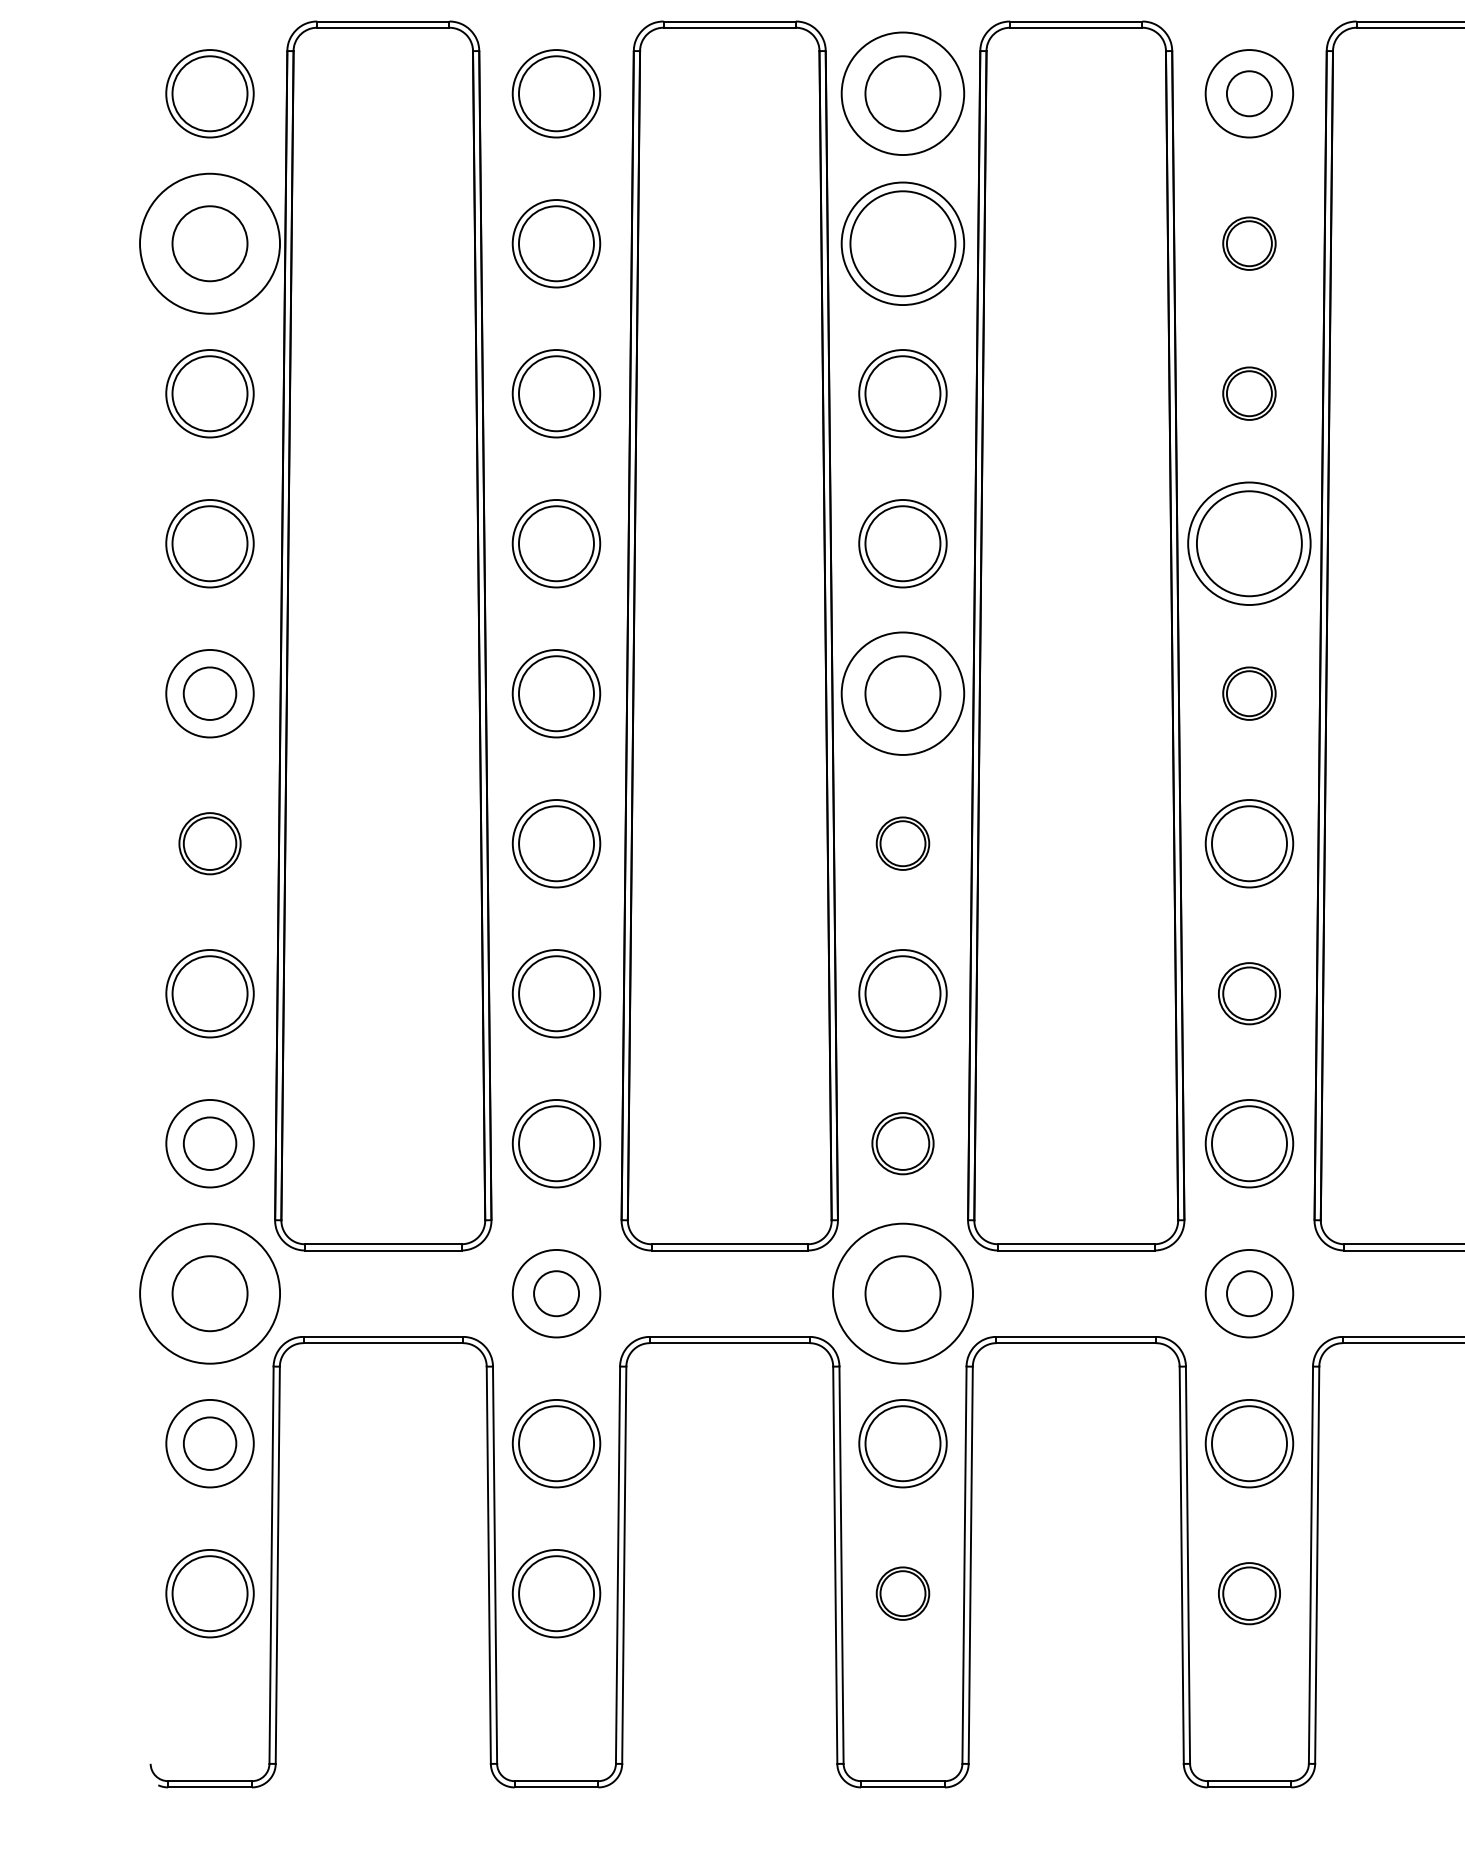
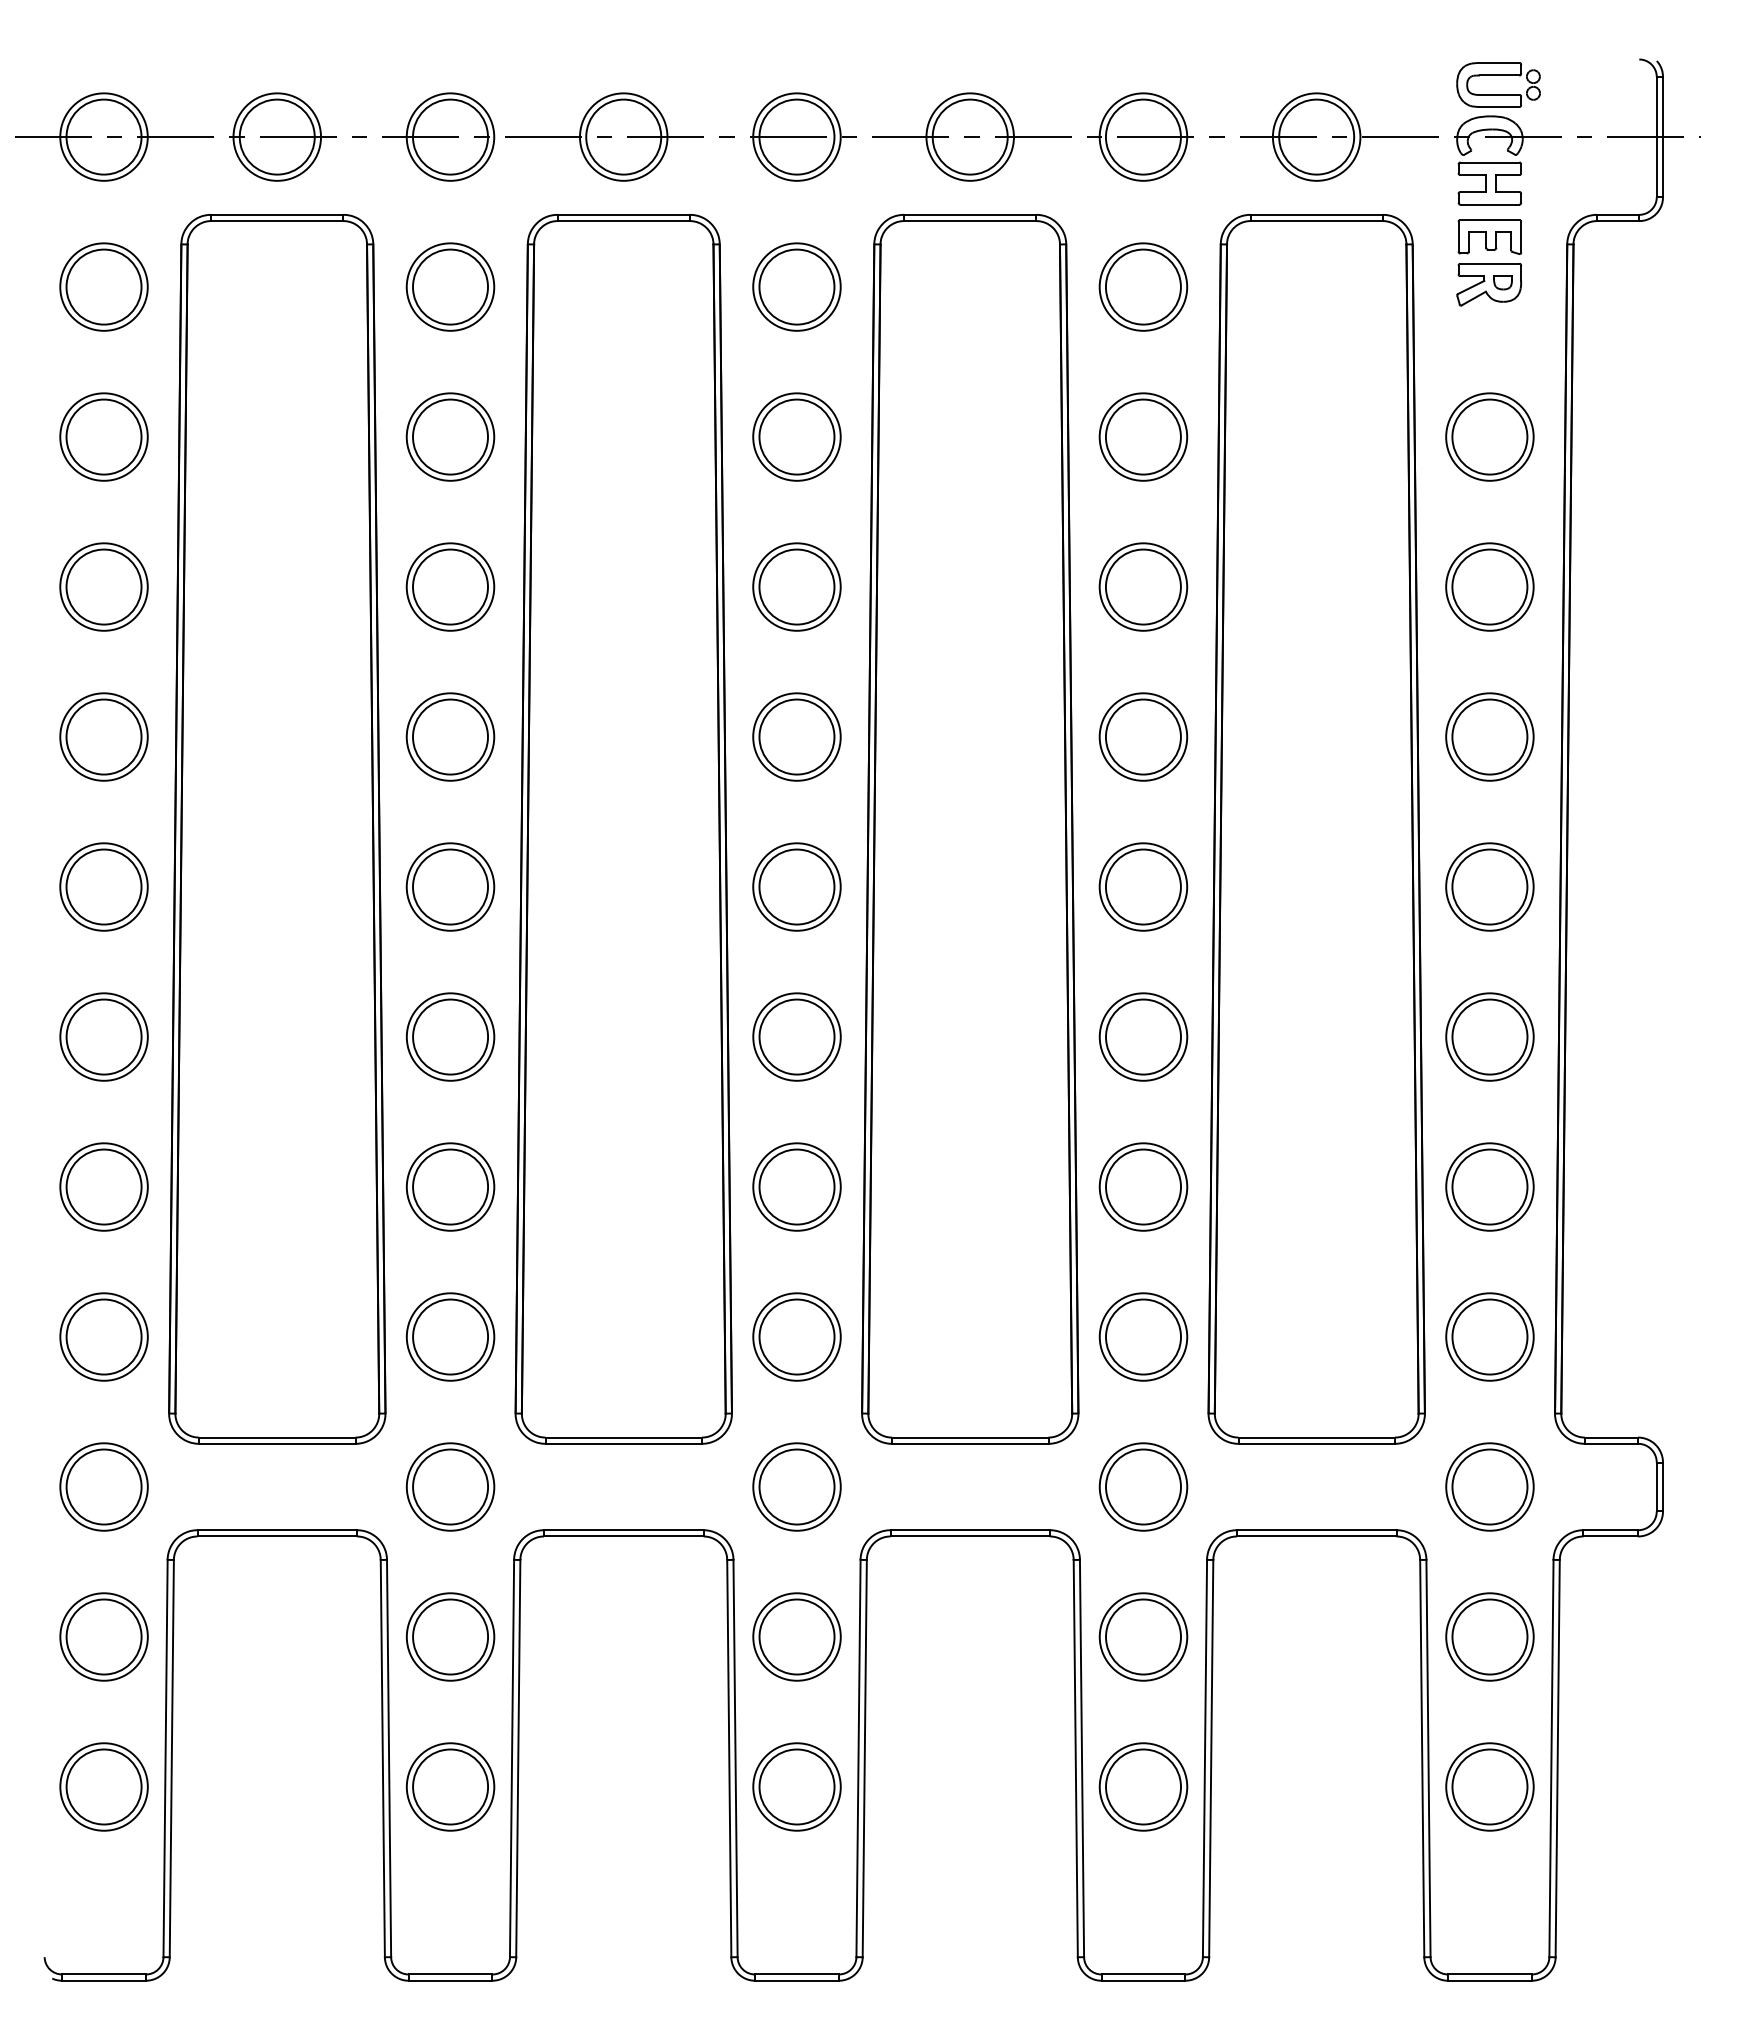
circle: (902, 93) -> (796, 286), size x0.71
circle: (1248, 93) -> (1142, 286), size x1.67
circle: (209, 243) -> (103, 436), size x0.62
part: (902, 243) -> (796, 436), size x0.71
part: (1249, 243) -> (1143, 436), size x1.67
part: (1249, 393) -> (1143, 586), size x1.67
part: (1249, 543) -> (1143, 736), size x0.71
circle: (209, 693) -> (103, 886), size x1.43
circle: (902, 693) -> (796, 886), size x0.71
part: (1249, 693) -> (1143, 886), size x1.67
part: (209, 843) -> (103, 1036), size x1.43
part: (902, 843) -> (796, 1036), size x1.67
part: (1249, 993) -> (1143, 1186), size x1.43
circle: (209, 1143) -> (103, 1336), size x1.43
part: (902, 1143) -> (796, 1336), size x1.43
circle: (209, 1293) -> (103, 1486), size x0.62
circle: (556, 1293) -> (450, 1486), size x1.67
circle: (902, 1293) -> (796, 1486), size x0.62
circle: (1249, 1293) -> (1143, 1486), size x1.67
circle: (209, 1443) -> (103, 1636), size x1.43
part: (902, 1593) -> (796, 1786), size x1.67
part: (1249, 1593) -> (1143, 1786), size x1.43

